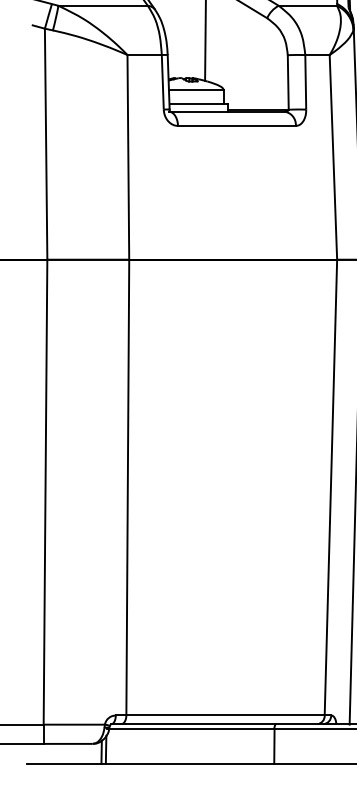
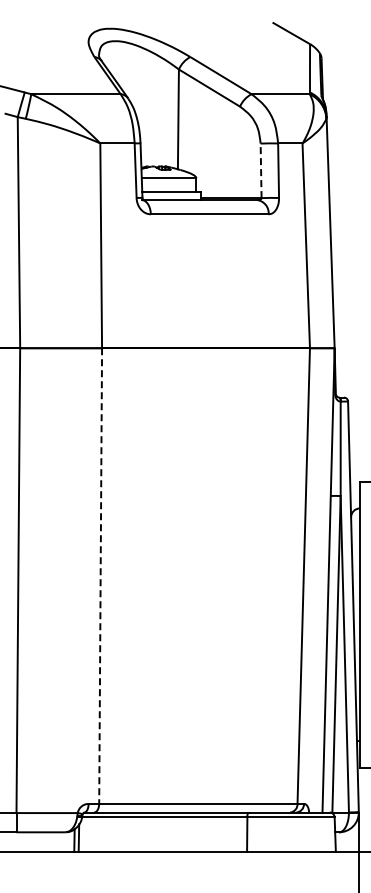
line: (288, 82) -> (261, 170), solid -> dashed
line: (127, 488) -> (100, 576), solid -> dashed

